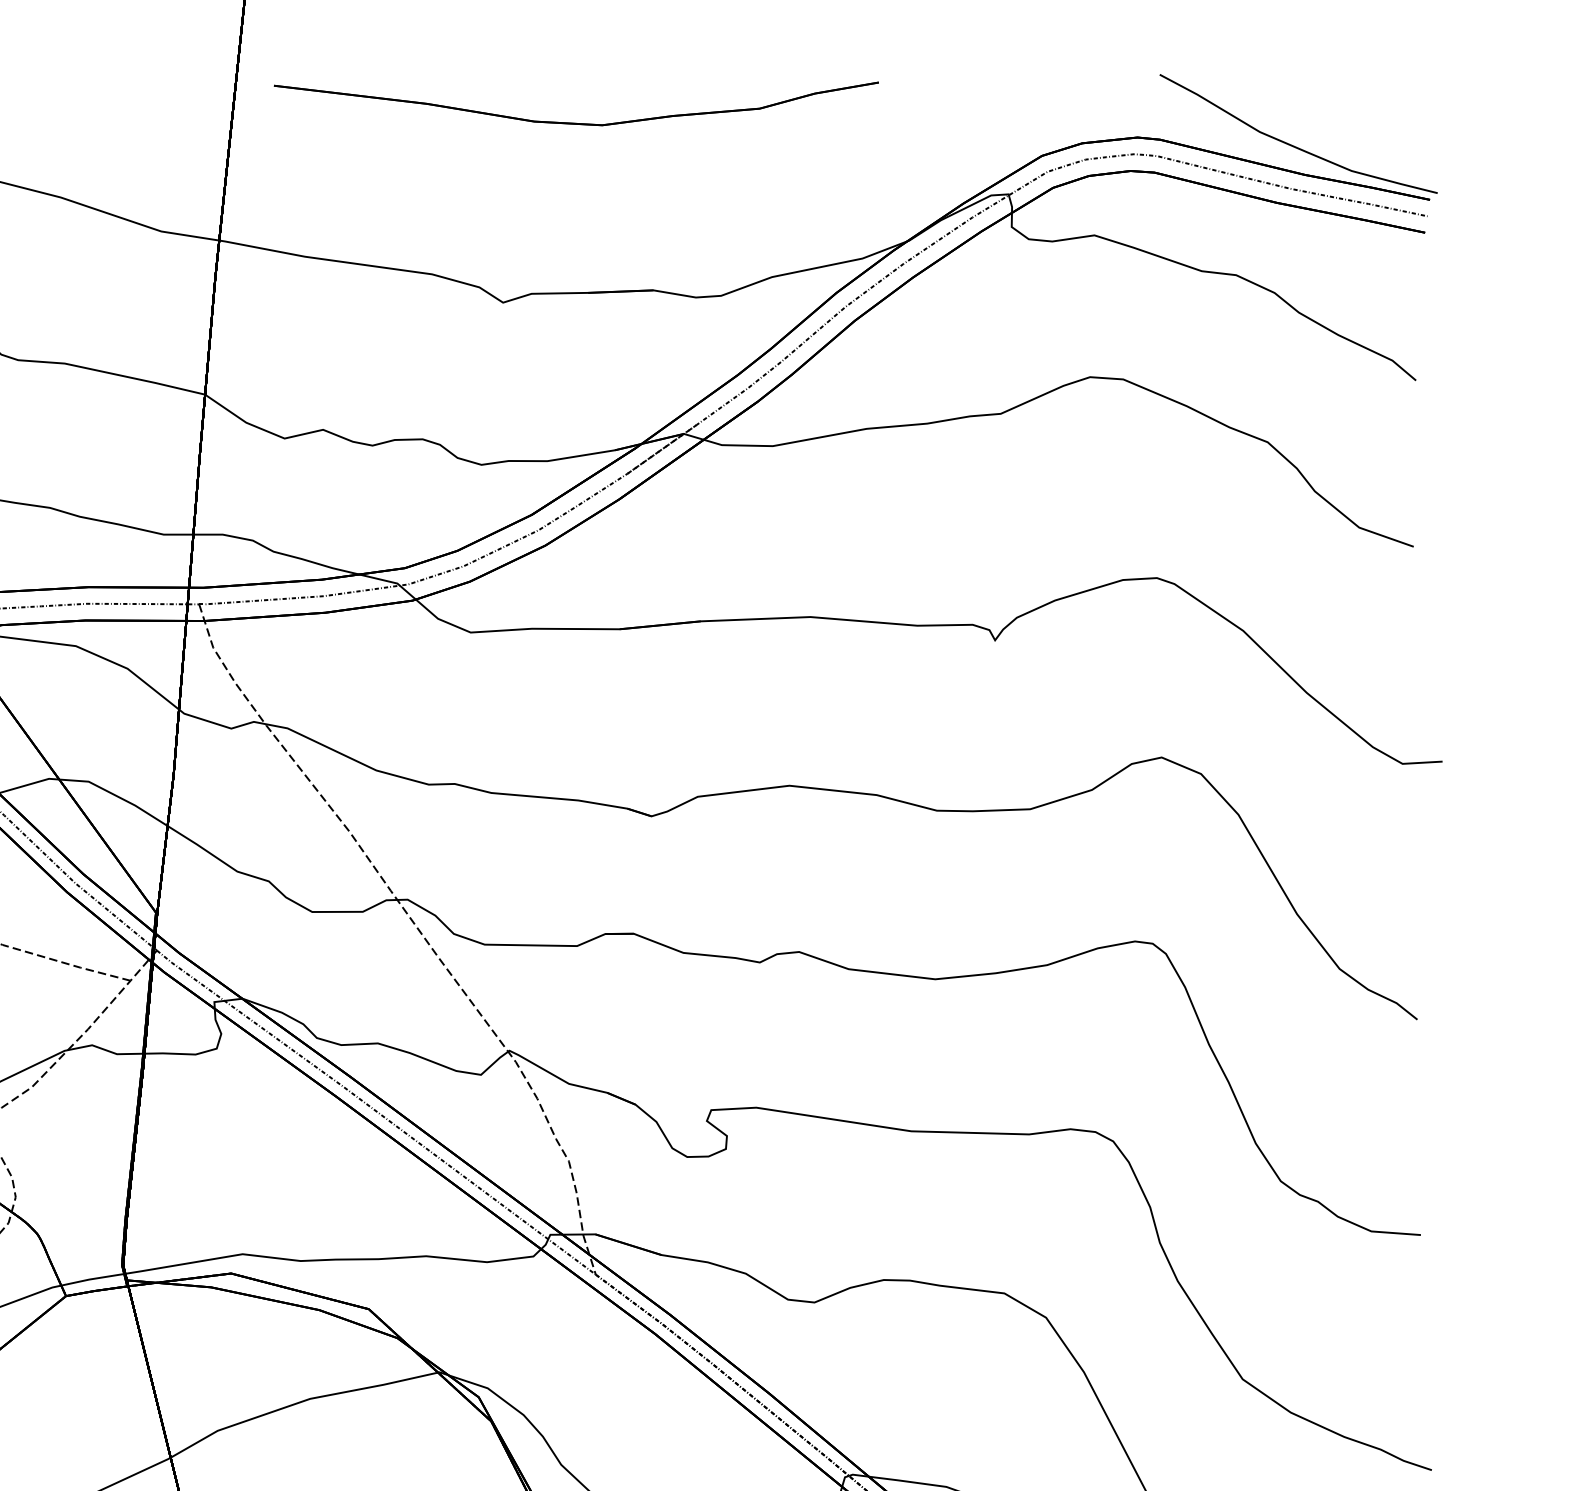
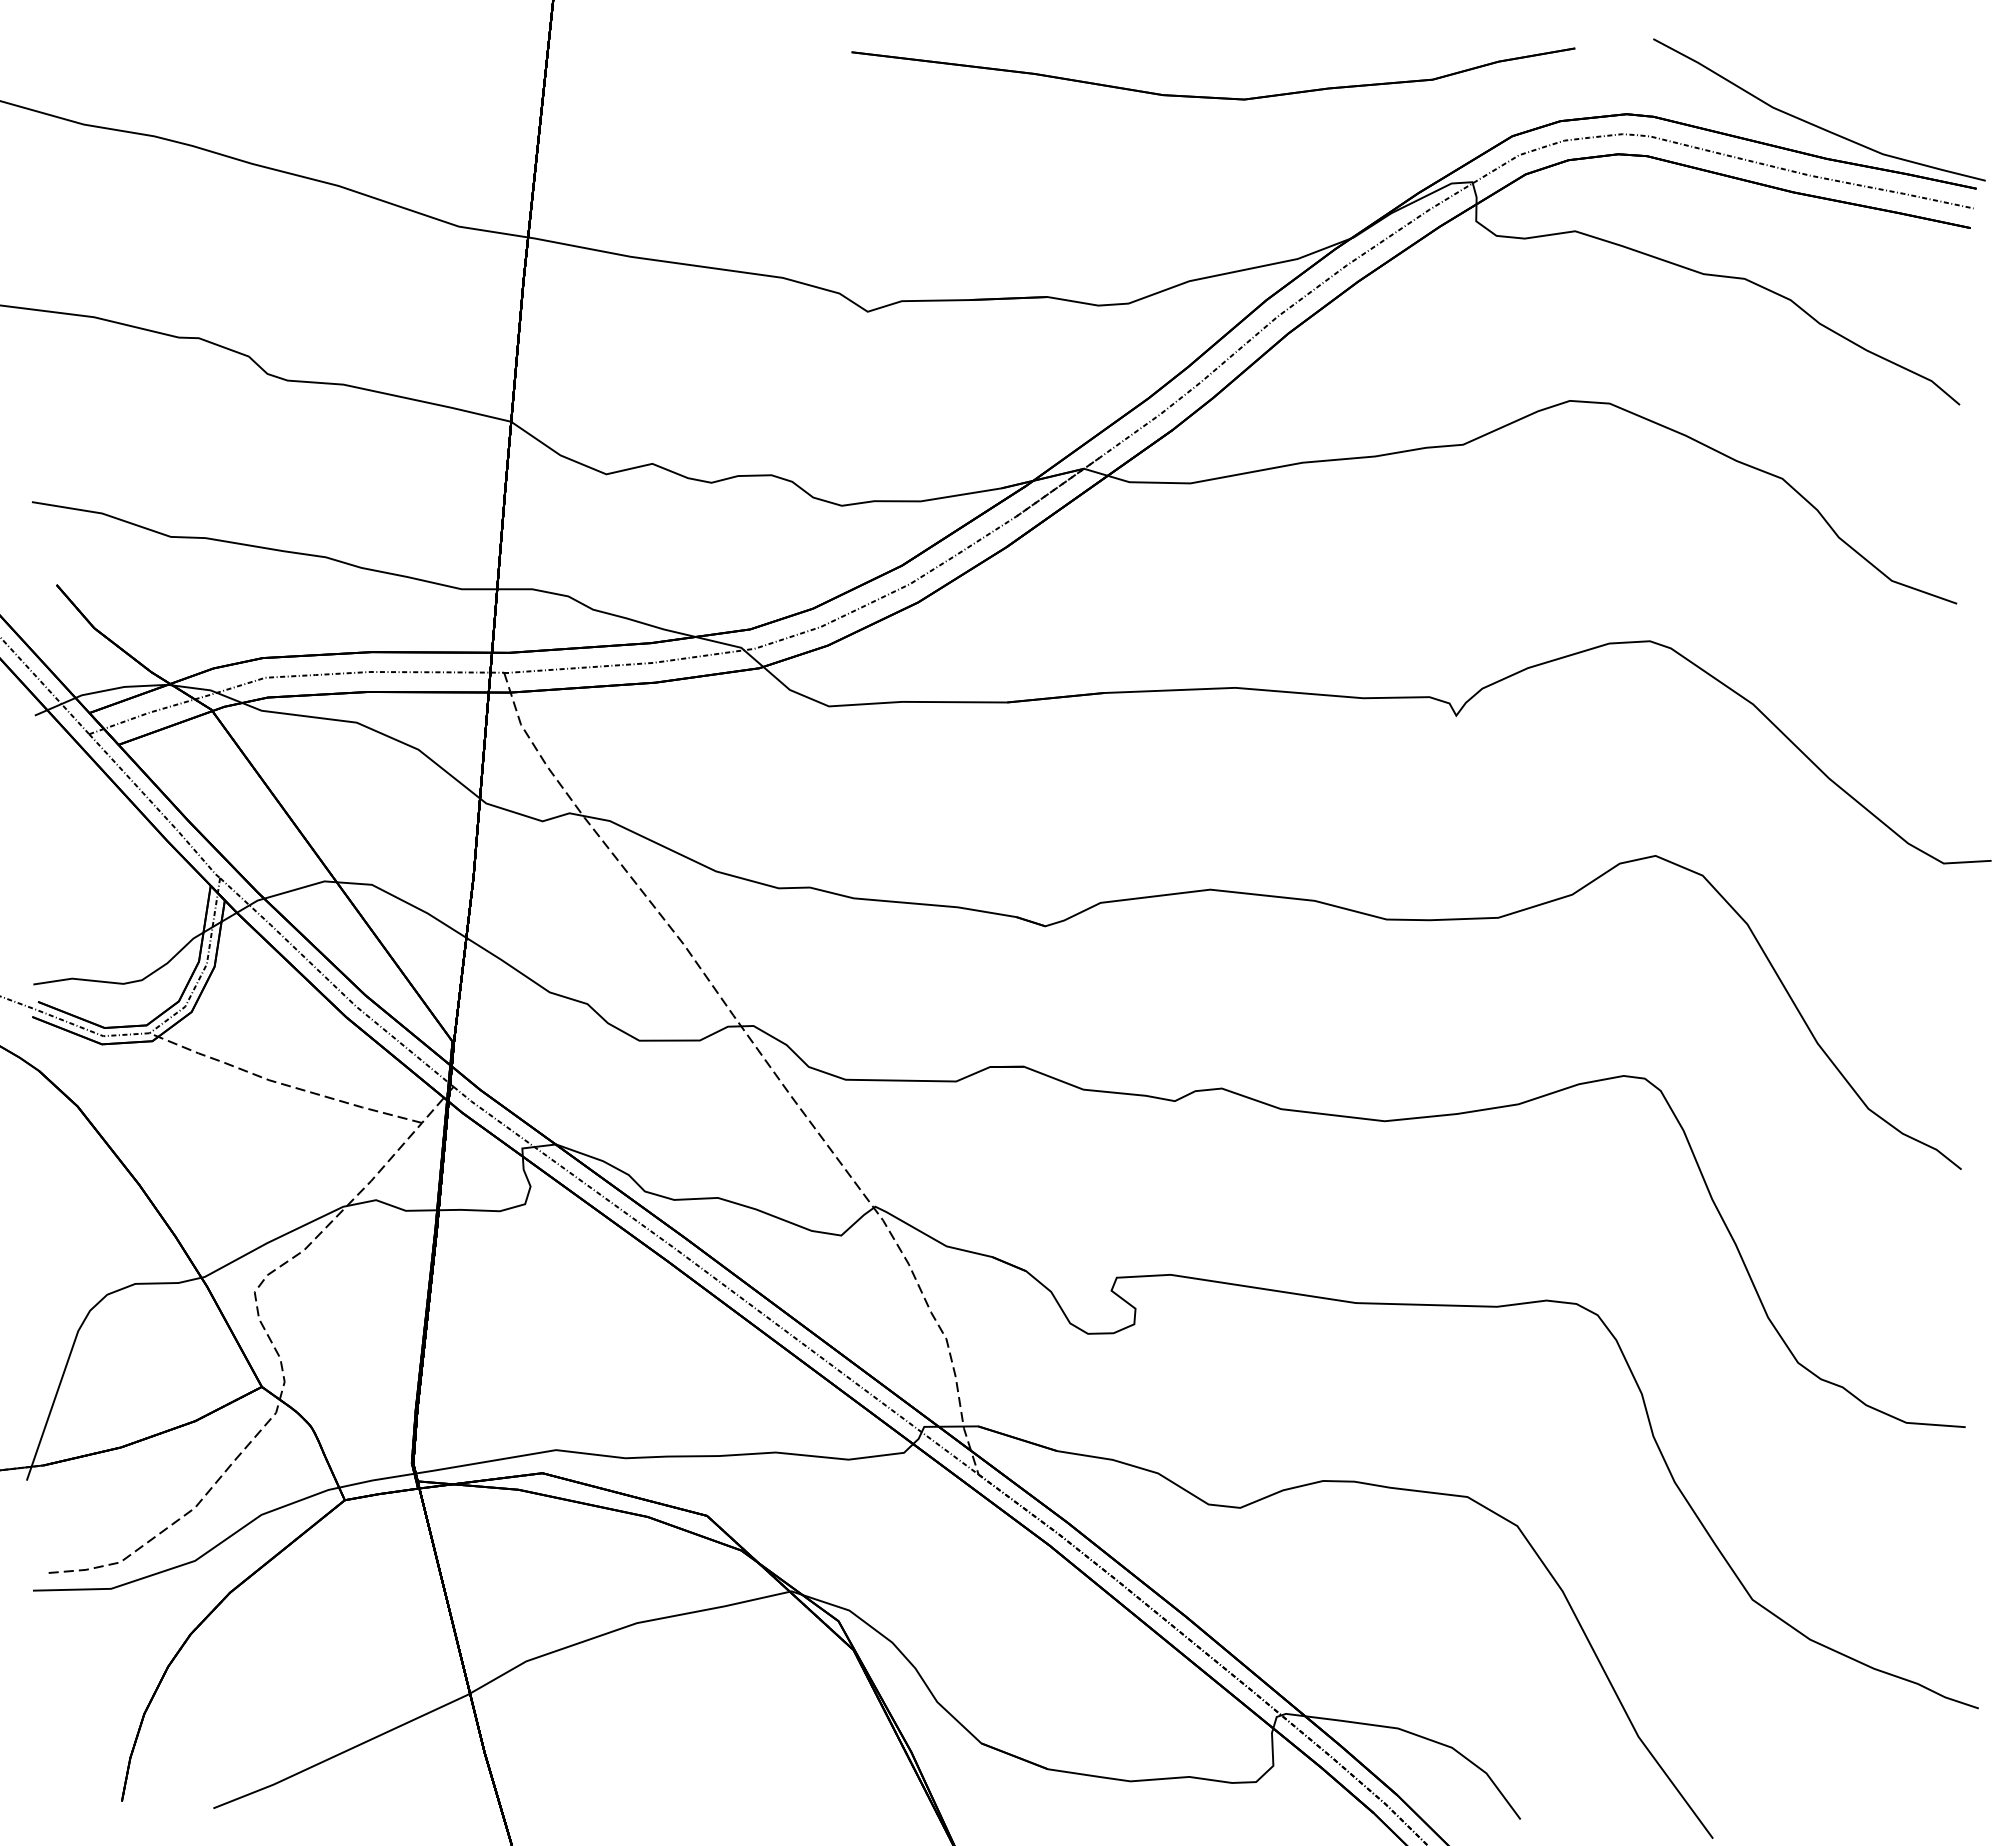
part: (576, 122) -> (1213, 96), moved

